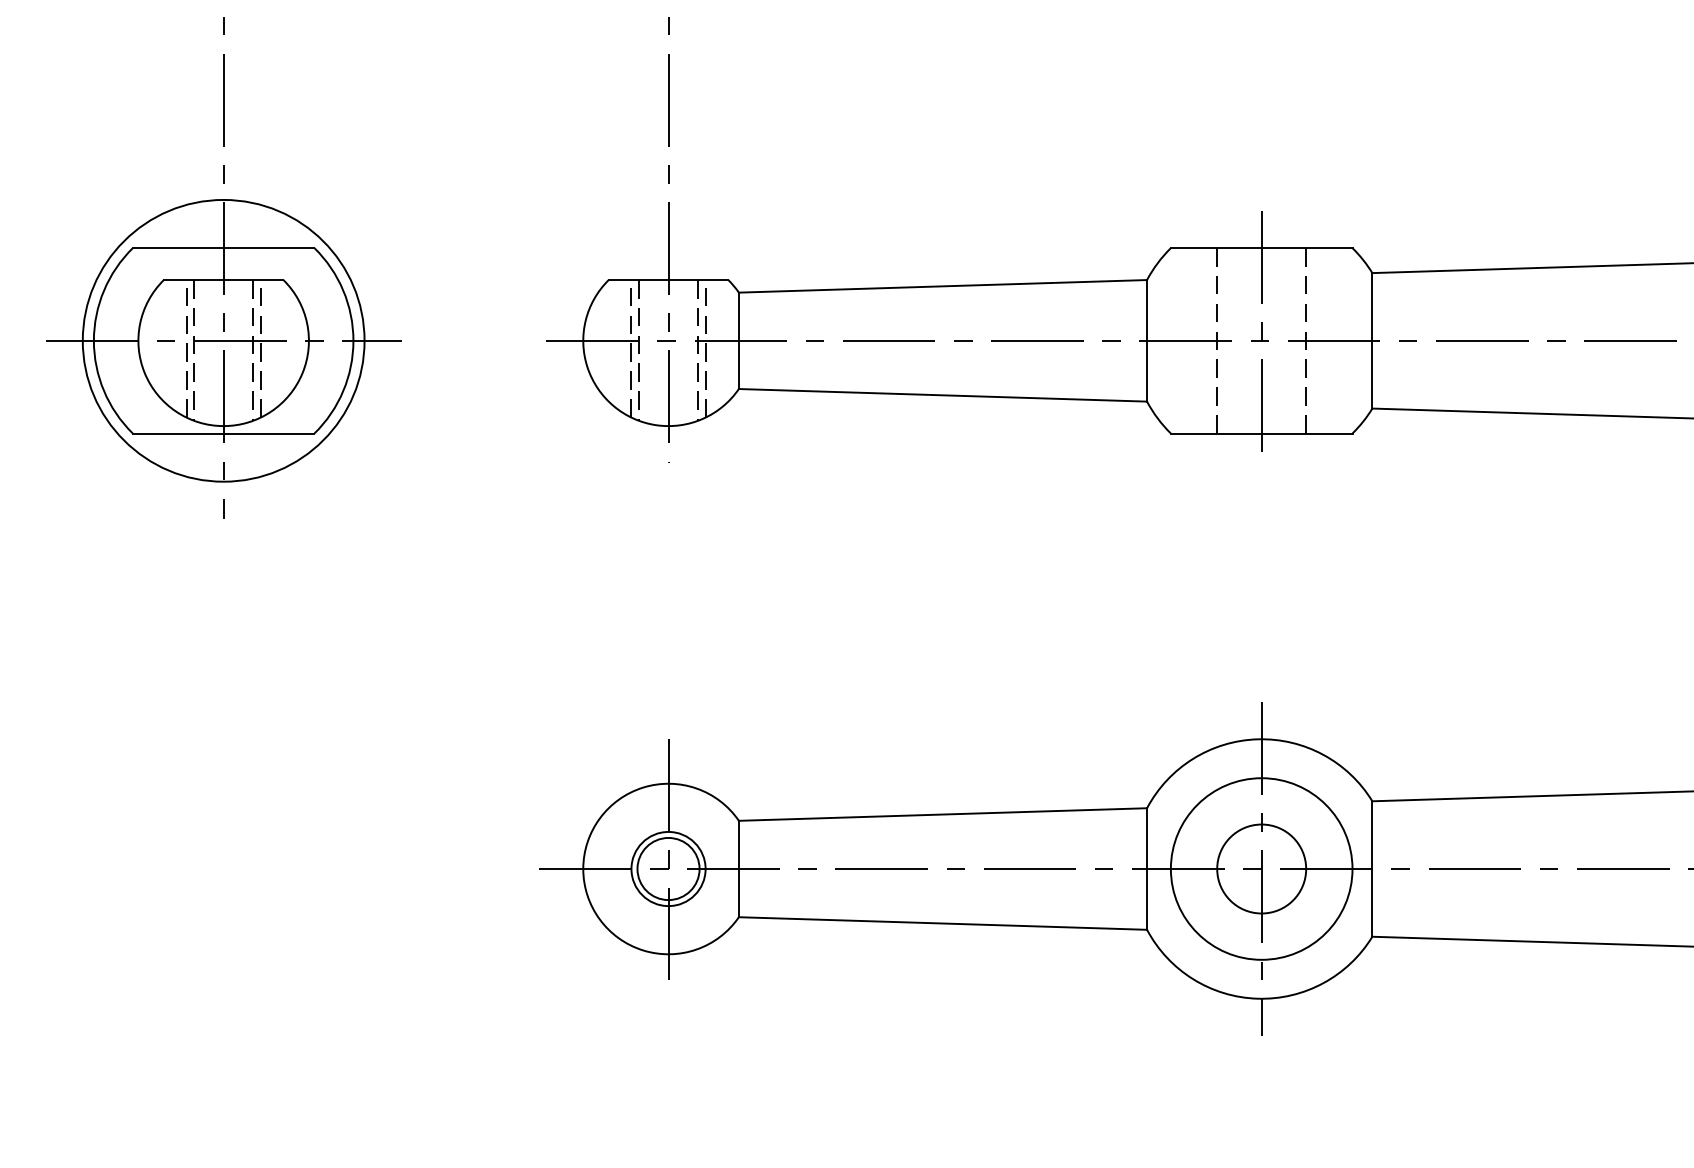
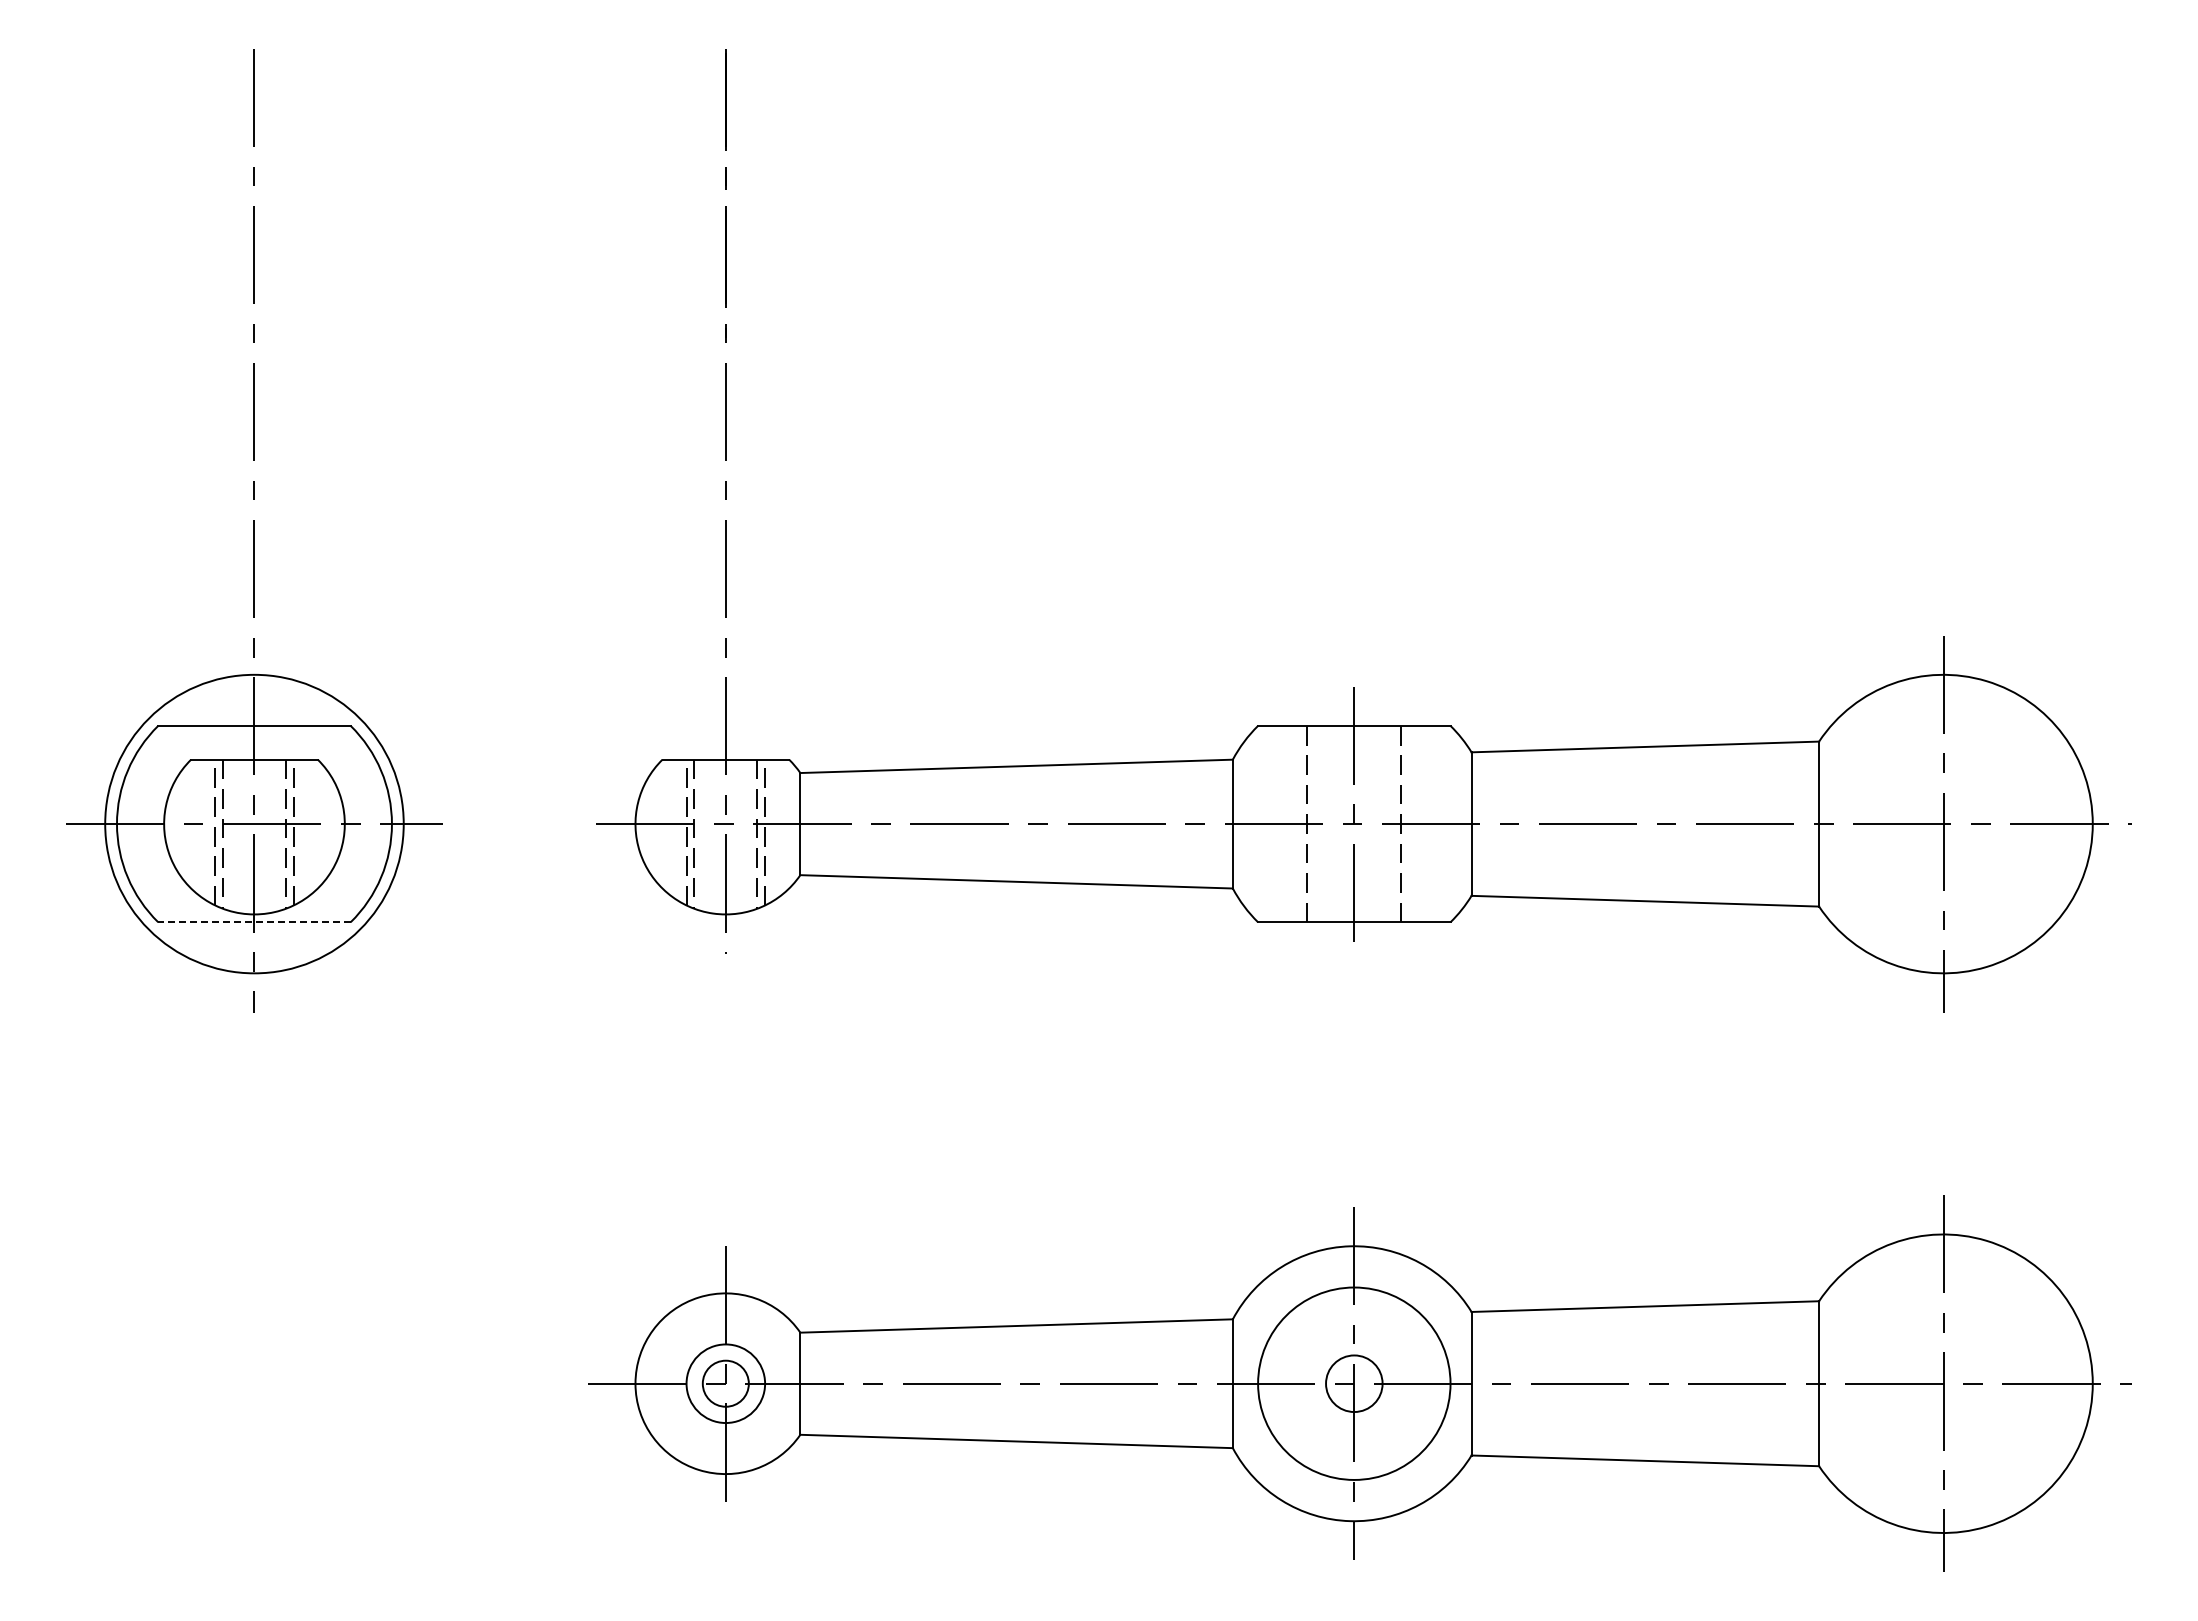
line: (222, 433) -> (253, 922), solid -> dashed
circle: (668, 868) -> (725, 1383), size x0.7
circle: (1261, 868) -> (1354, 1383), size x0.6

